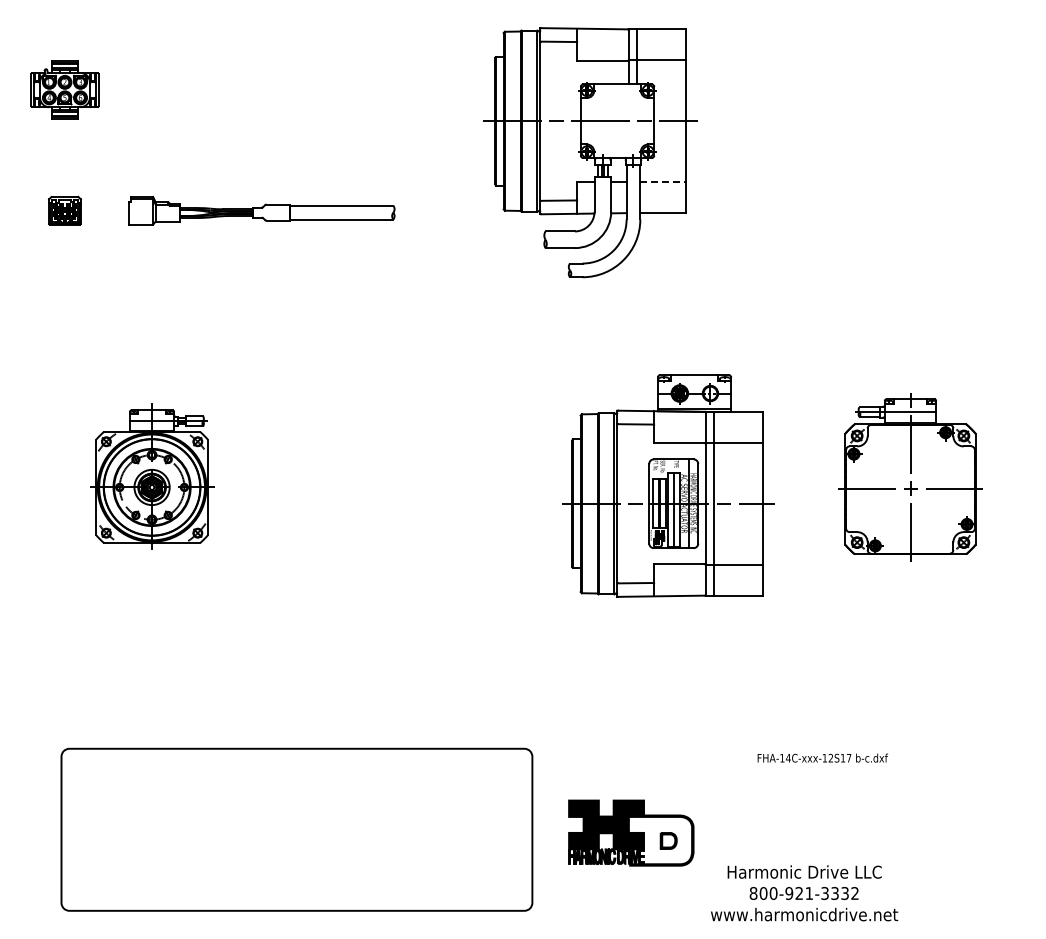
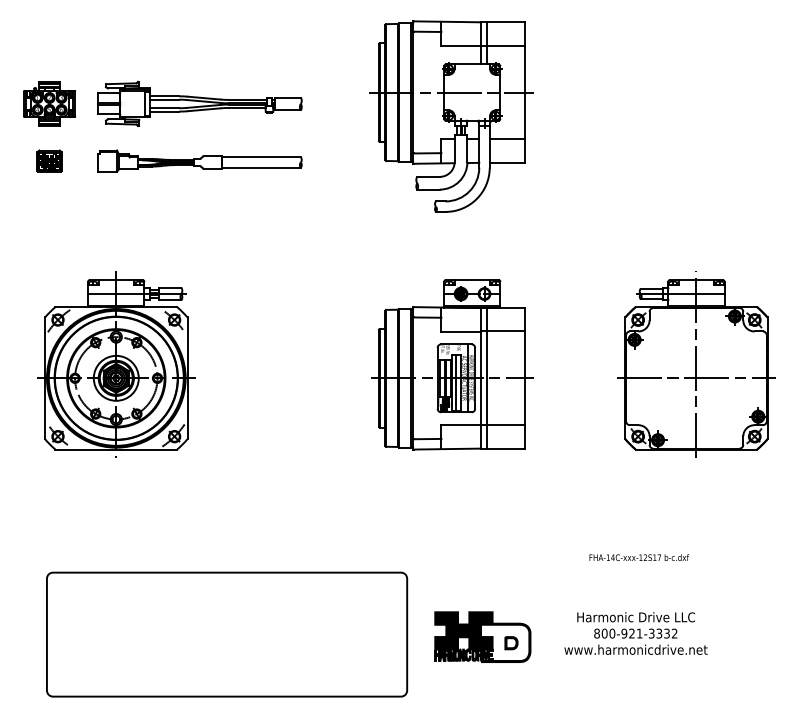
part: (64, 89) -> (49, 103), moved
part: (261, 135) -> (199, 103), added
line: (663, 182) -> (507, 139), dashed -> solid
part: (151, 476) -> (115, 364), size x1.67
part: (910, 476) -> (696, 364), size x1.43
part: (668, 485) -> (452, 364), moved
text: (822, 757) -> (639, 557), moved
text: (804, 893) -> (636, 633), moved

